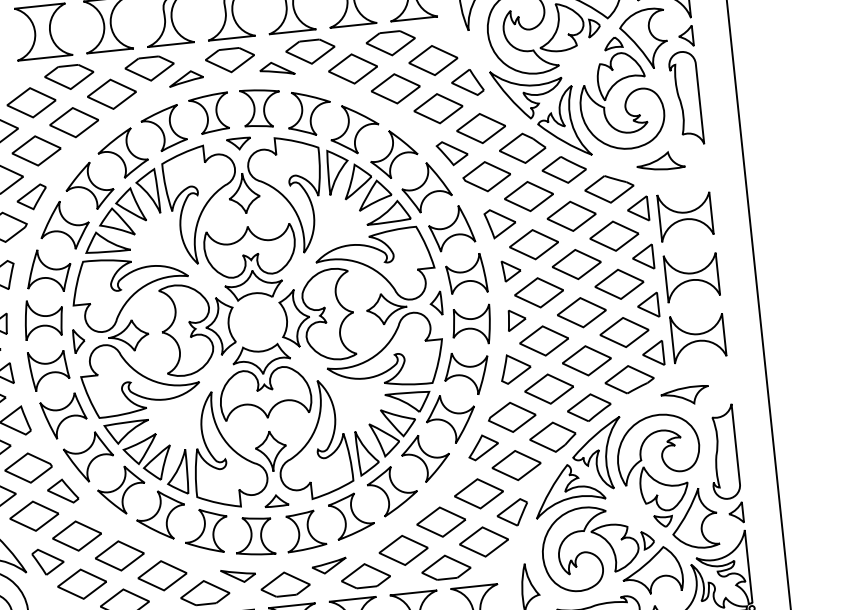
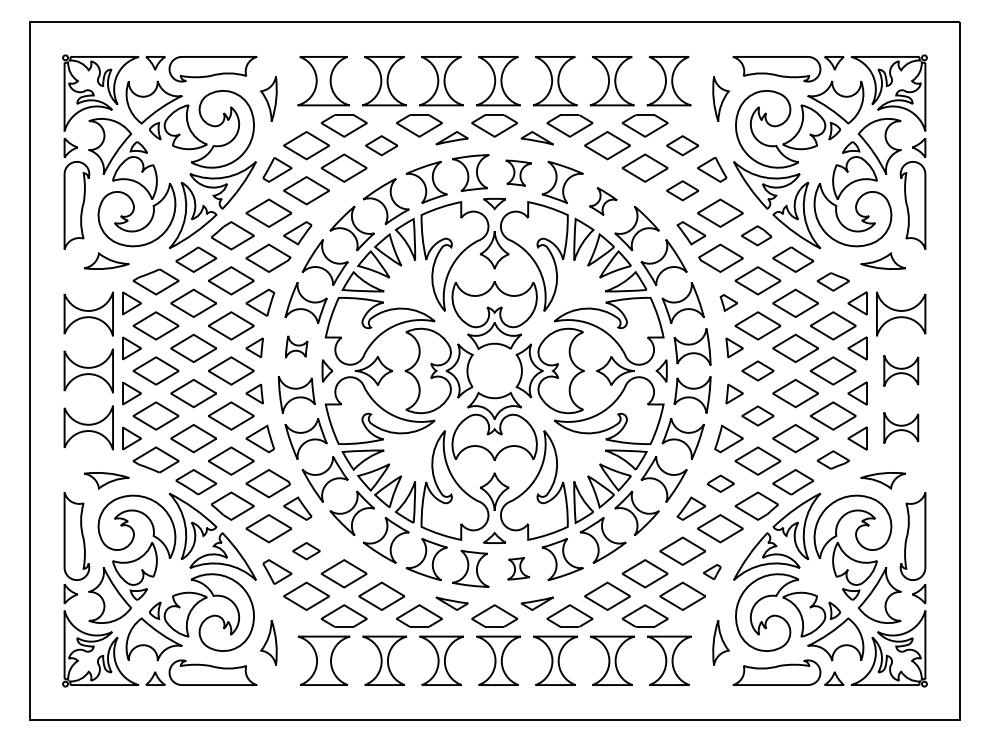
part: (433, 60) -> (682, 145), size x0.7
part: (111, 94) -> (381, 145), size x0.7
part: (261, 108) -> (518, 173), size x0.7
part: (438, 108) -> (682, 190), size x0.7
part: (355, 129) -> (603, 201), size x0.6
part: (522, 148) -> (756, 235), size x0.7
part: (609, 188) -> (833, 281), size x0.7
part: (499, 222) -> (728, 302), size x0.6
part: (692, 276) -> (901, 370), size x0.7
part: (538, 292) -> (757, 370), size x0.7
part: (43, 318) -> (296, 346), size x0.6
part: (698, 337) -> (901, 427), size x0.7
part: (543, 340) -> (757, 415), size x0.7
part: (629, 378) -> (833, 459), size x0.7
part: (511, 417) -> (720, 483), size x0.6
part: (513, 512) -> (712, 571), size x0.6
part: (305, 530) -> (518, 568), size x0.6
part: (76, 535) -> (306, 550), size x0.6

